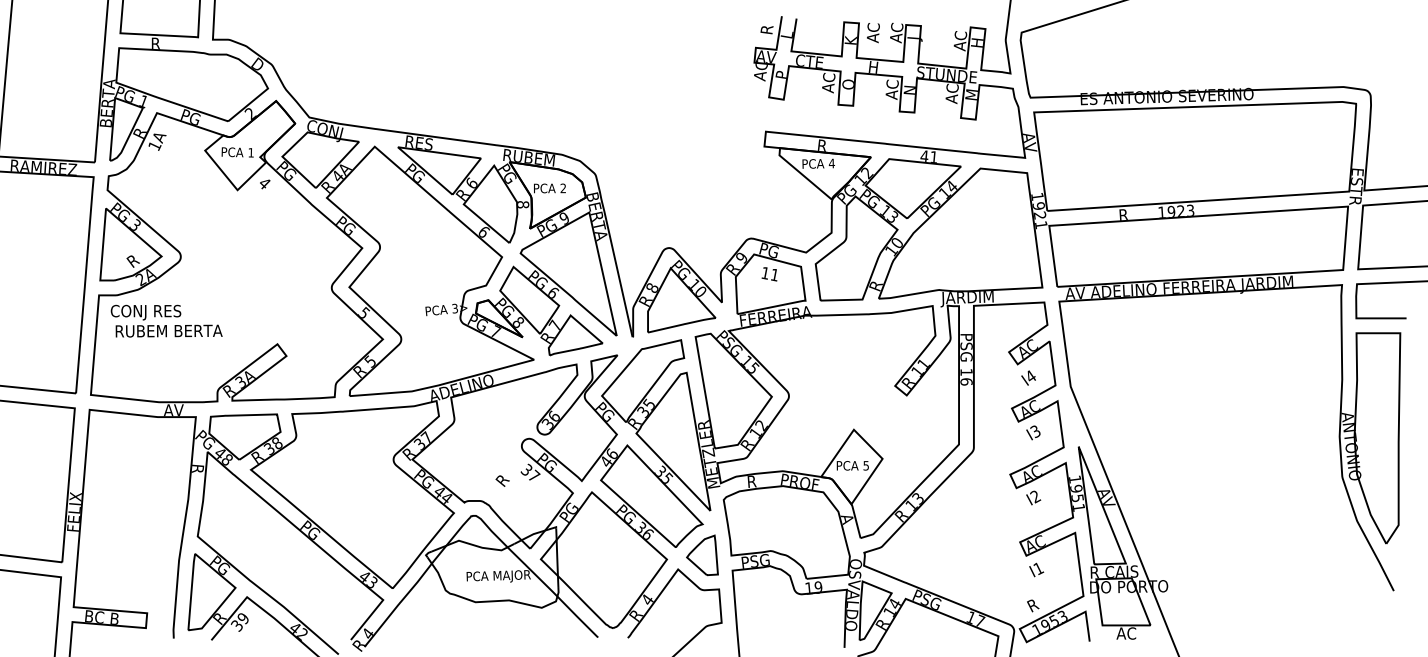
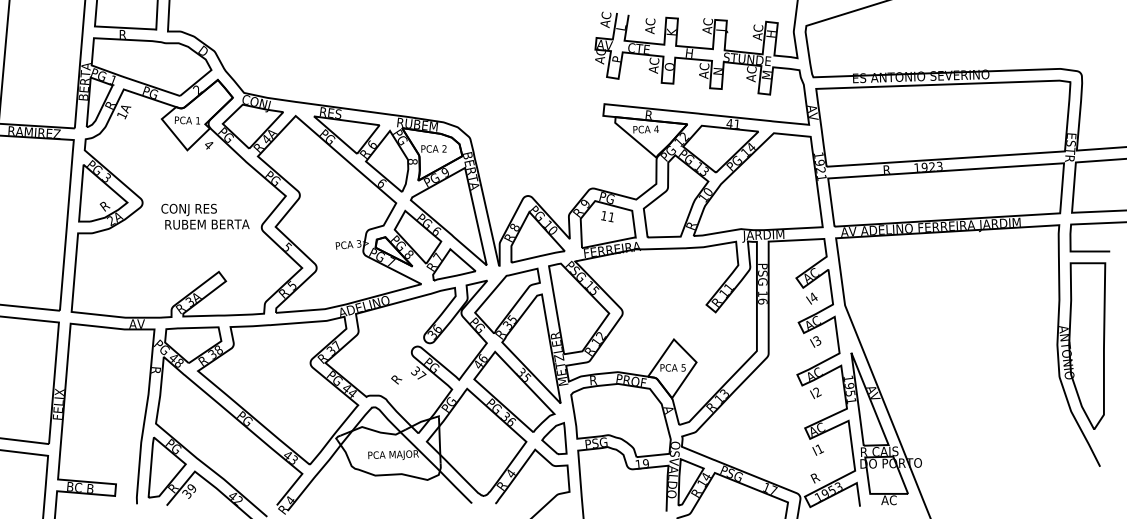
text: (767, 24) -> (605, 19), R -> AC
text: (873, 33) -> (650, 26), moved
text: (166, 320) -> (205, 216), moved

